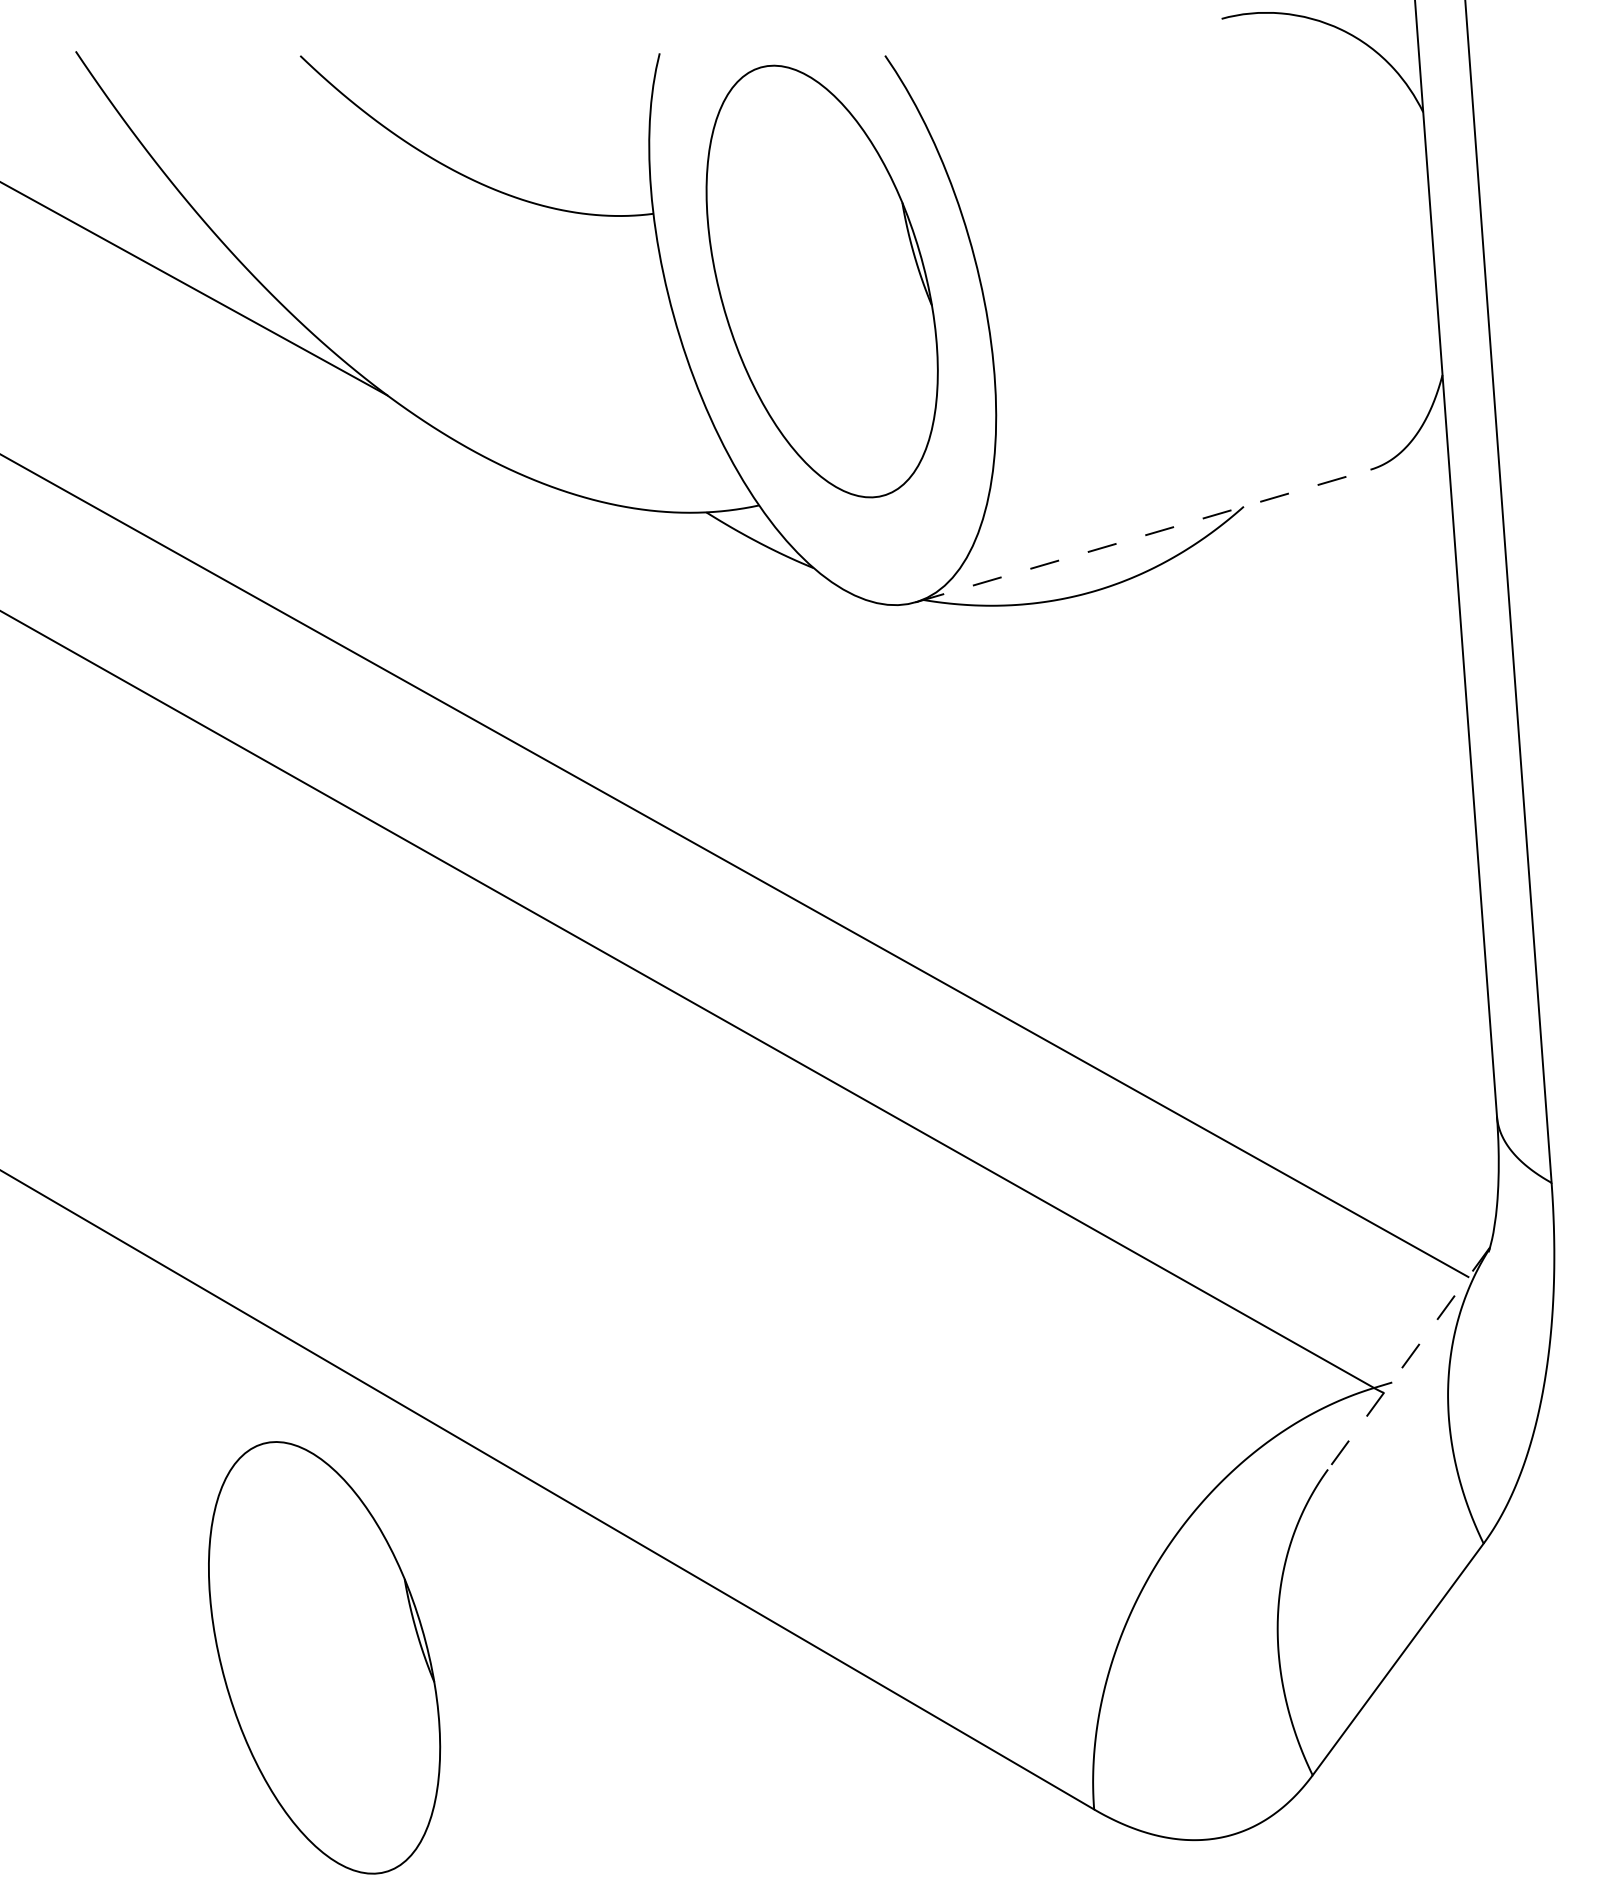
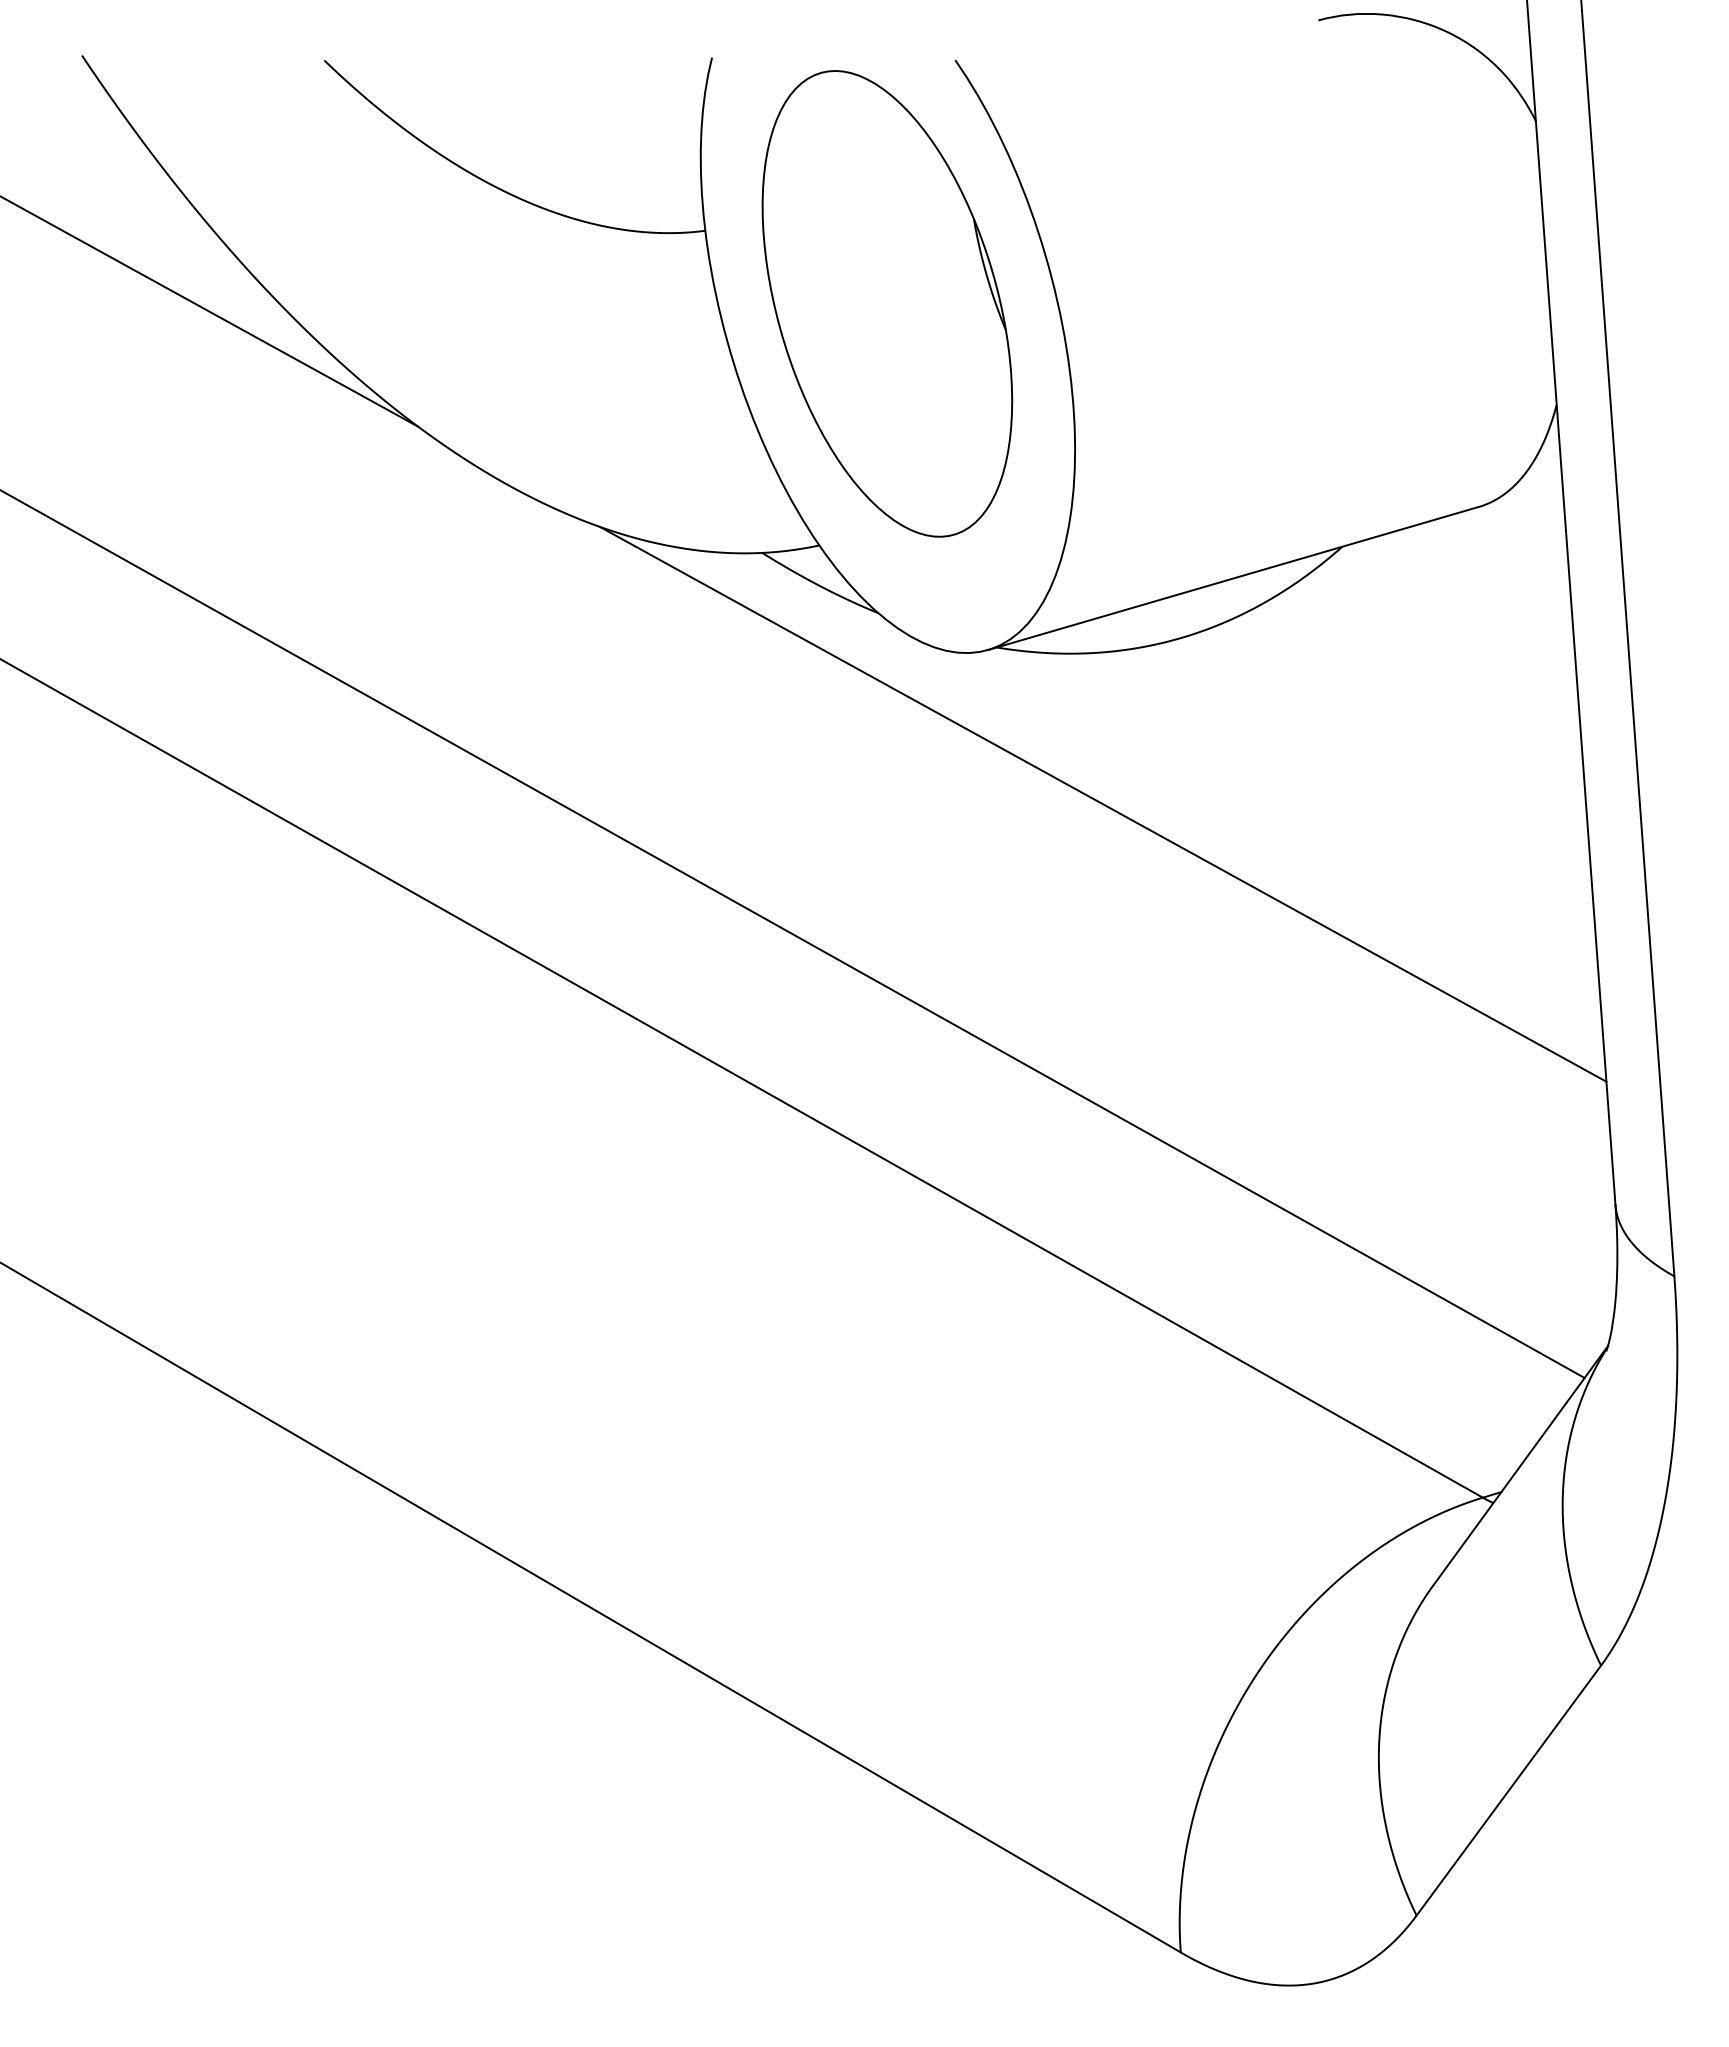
line: (1142, 536) -> (1233, 578), dashed -> solid
line: (1022, 744) -> (1103, 803), added
line: (1408, 1359) -> (1520, 1466), dashed -> solid
part: (324, 1657) -> (350, 1788), removed

